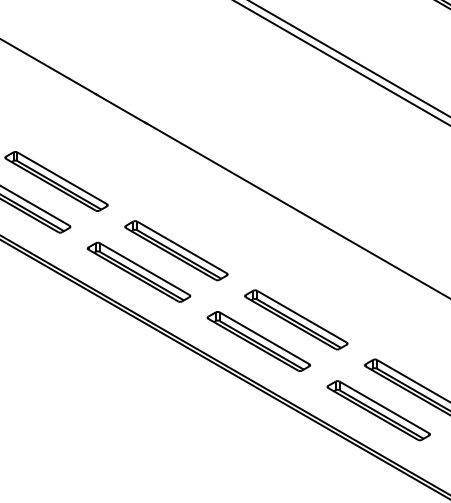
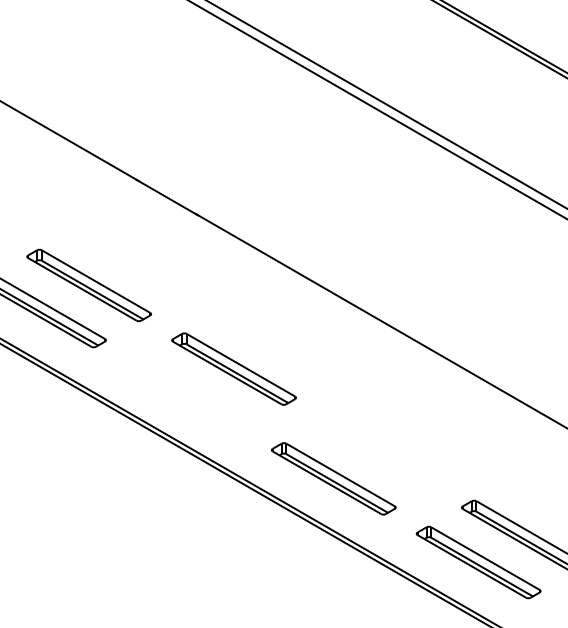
part: (138, 271) -> (188, 394), removed
part: (295, 319) -> (378, 452), removed

